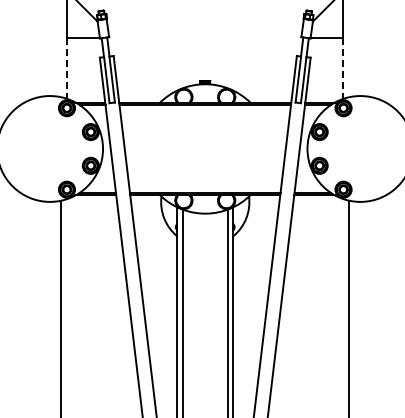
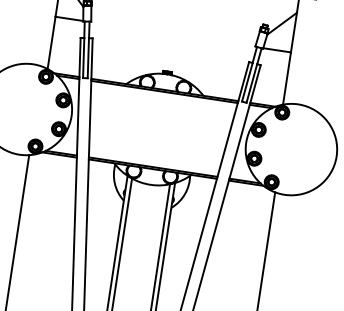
line: (67, 68) -> (51, 43), dashed -> solid
line: (343, 68) -> (287, 78), dashed -> solid

